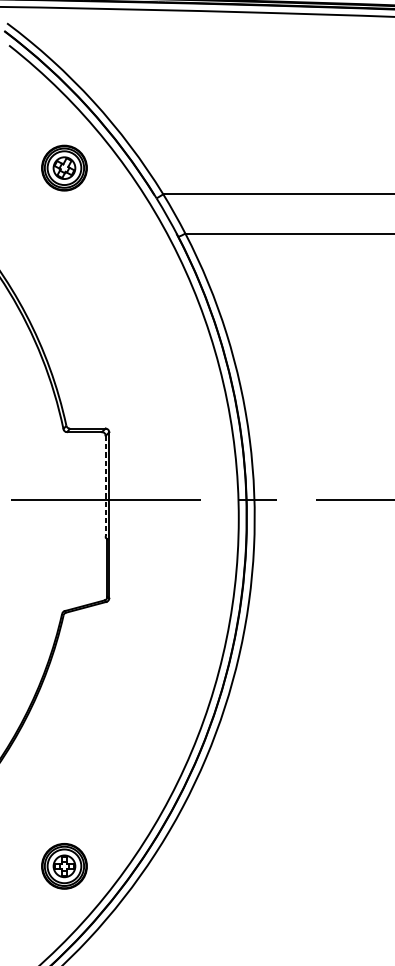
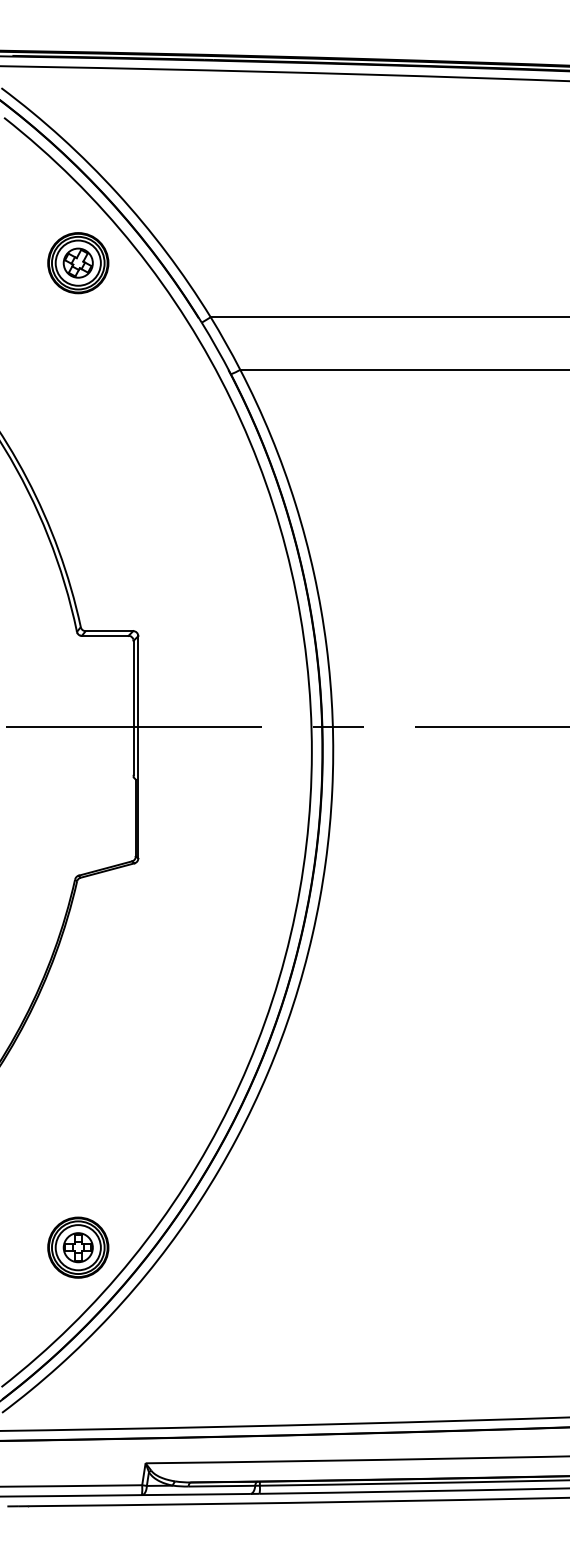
part: (64, 168) -> (78, 263), moved
line: (105, 485) -> (133, 707), dashed -> solid
part: (64, 866) -> (78, 1247), moved

